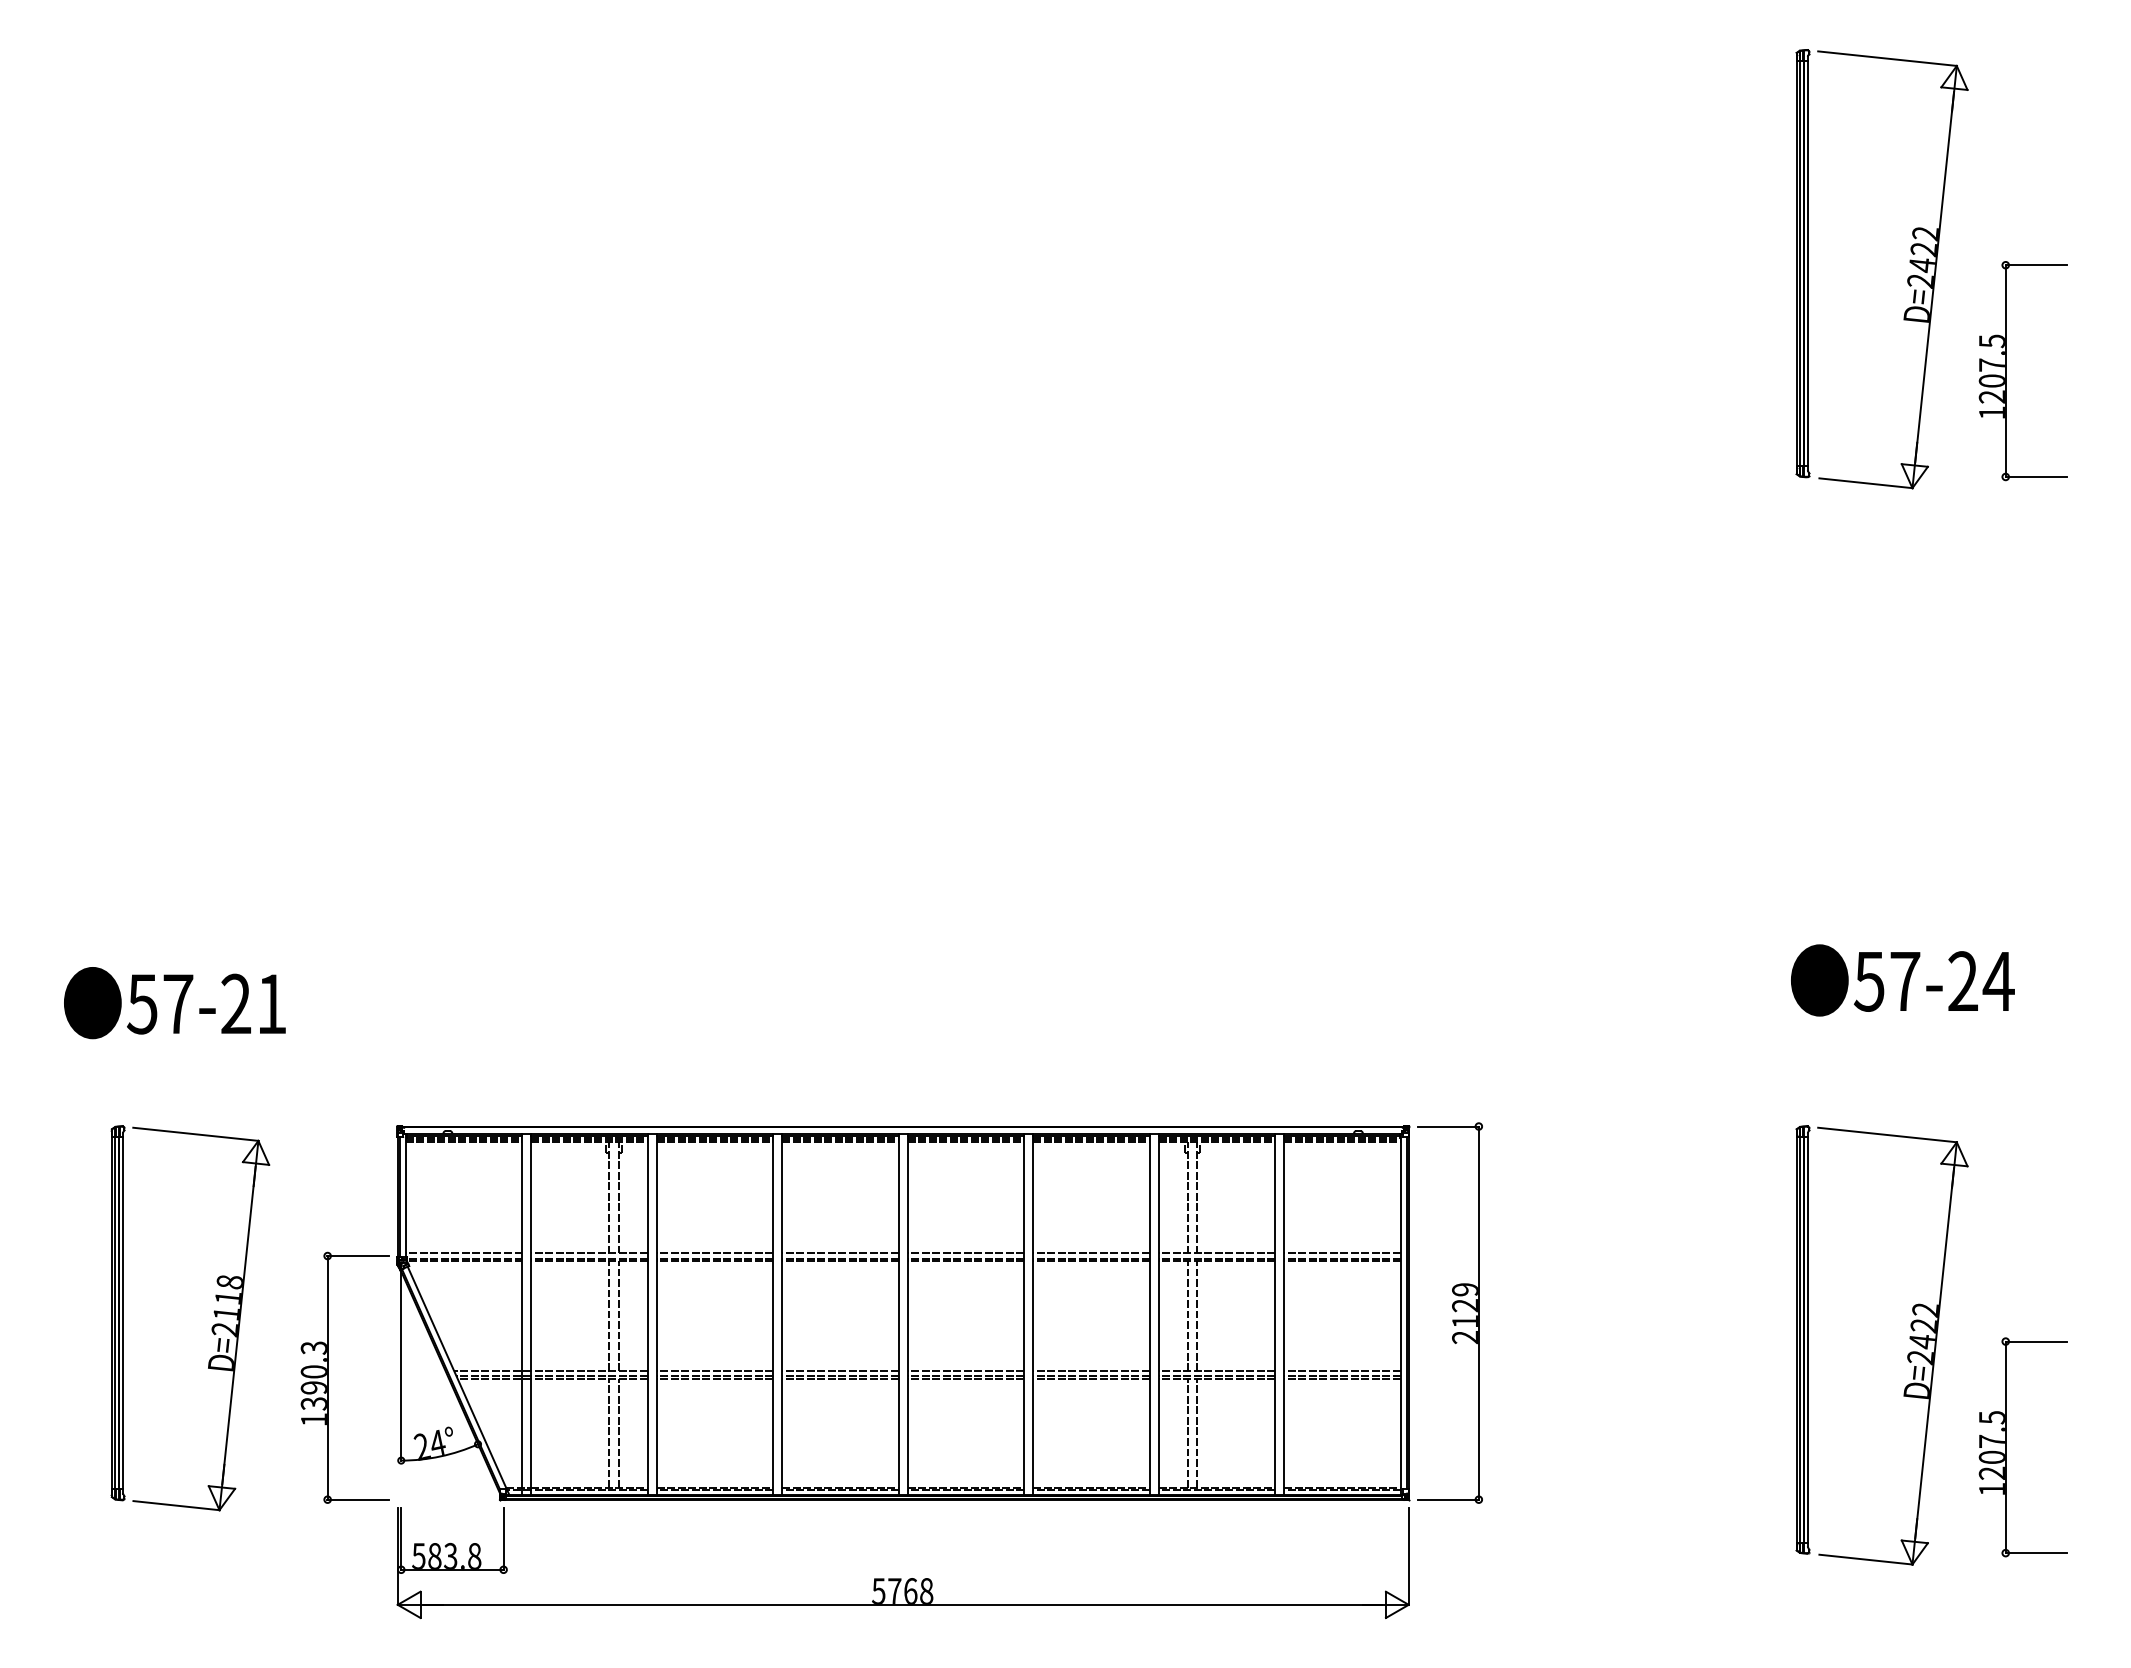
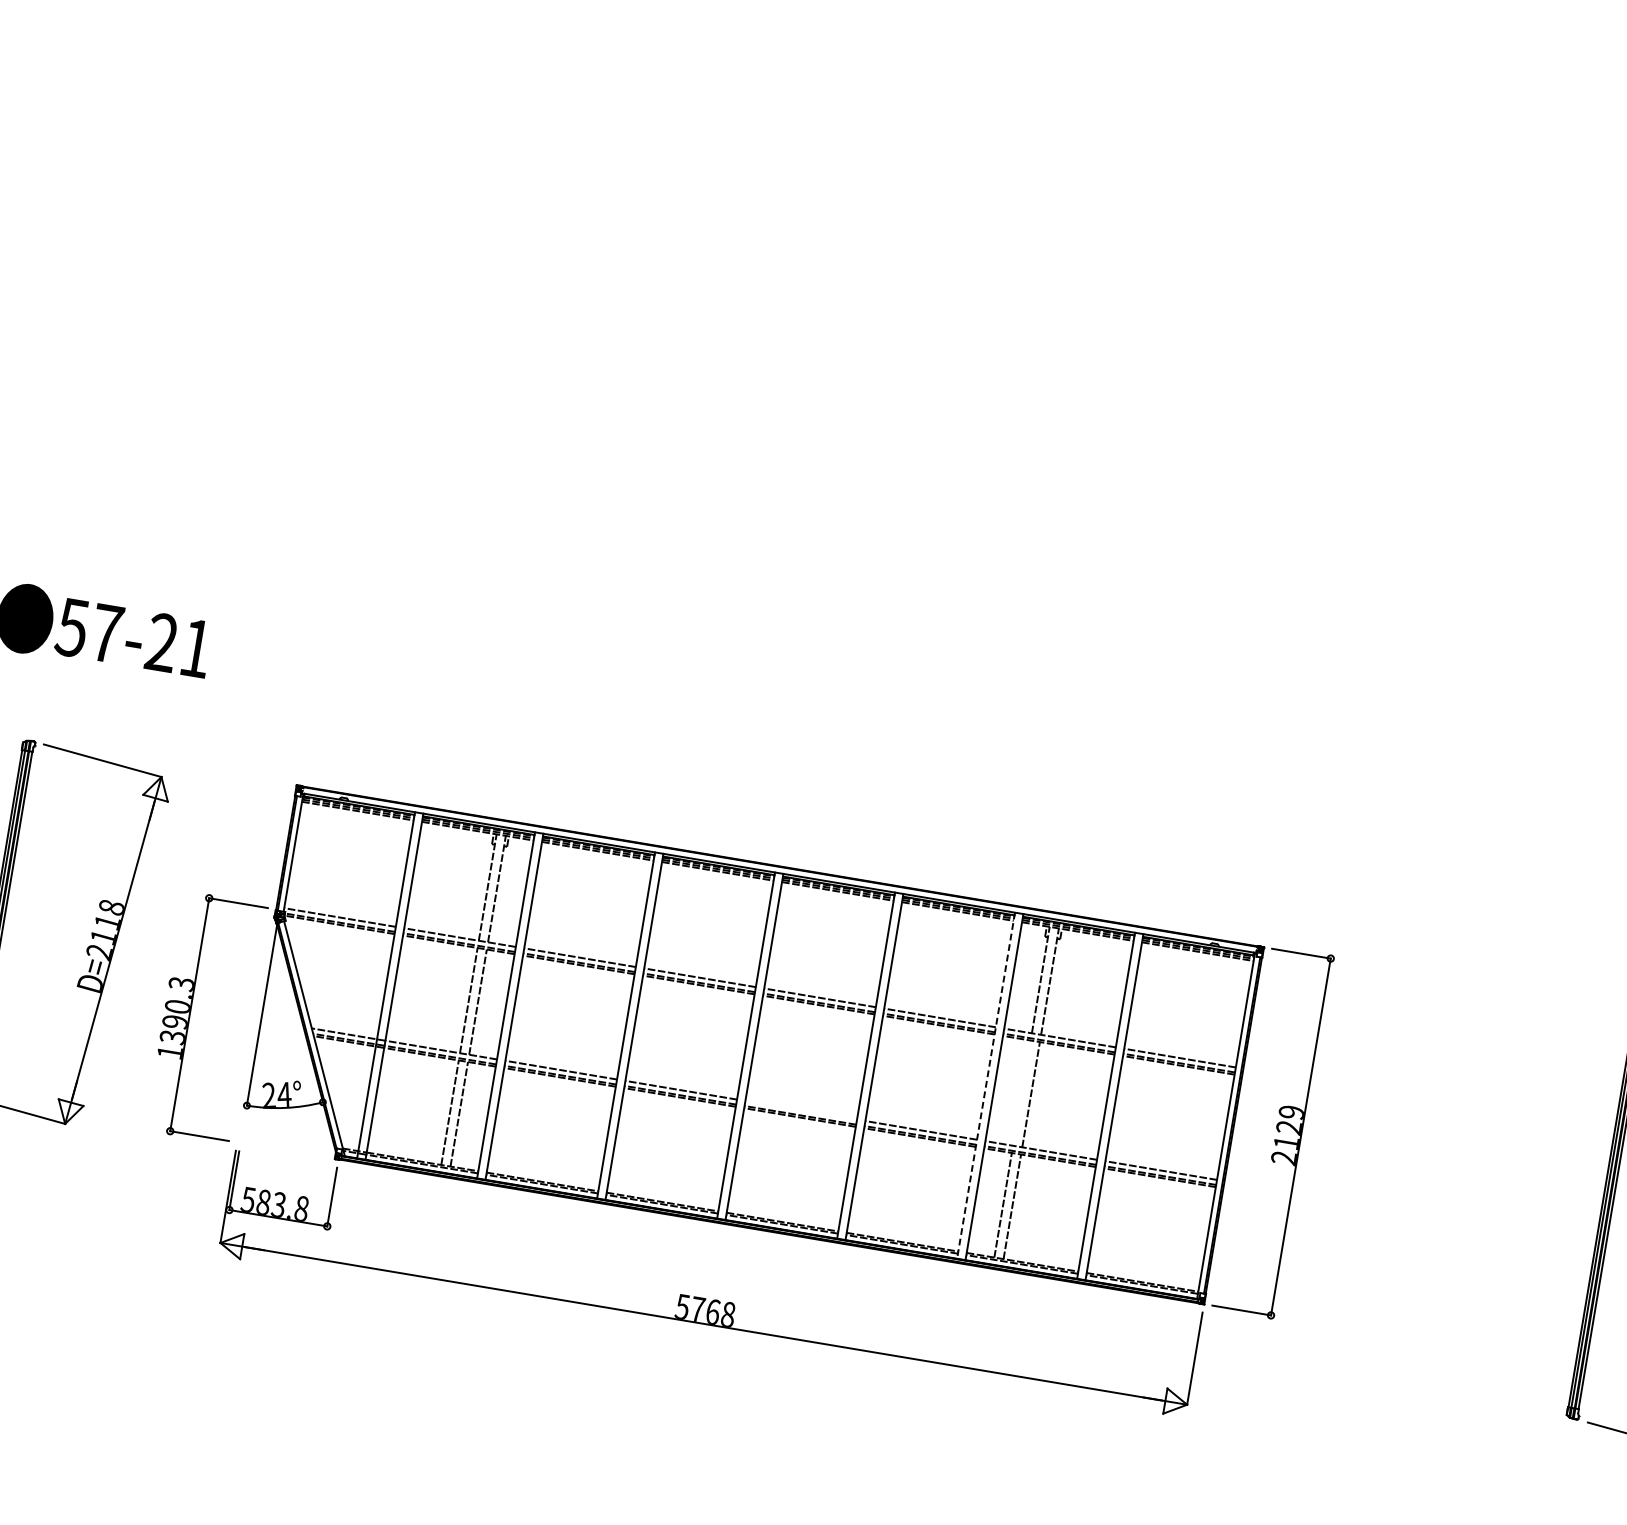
line: (1149, 1314) -> (985, 1085), solid -> dashed
line: (1187, 1315) -> (1021, 1092), removed
line: (965, 1371) -> (800, 1110), removed

